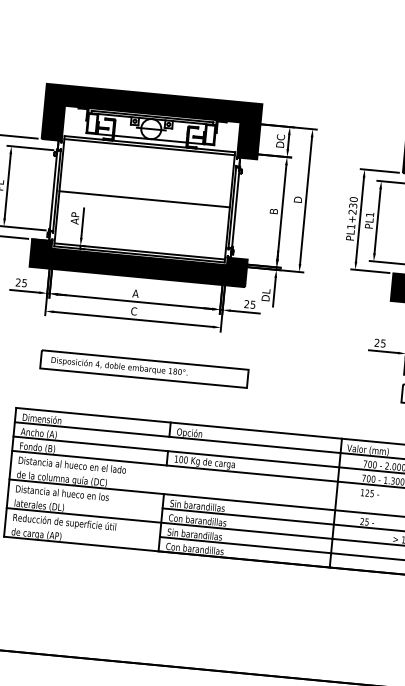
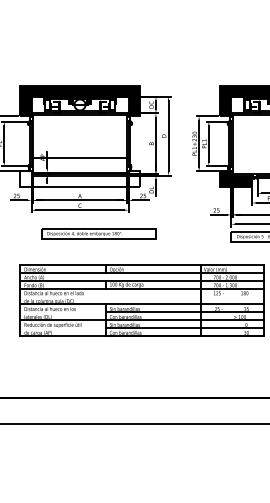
line: (143, 198) -> (79, 157), moved
fill: (137, 261) -> (79, 178), removed
part: (144, 368) -> (98, 233), moved

